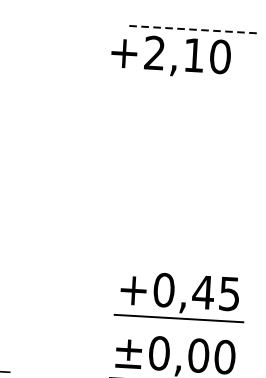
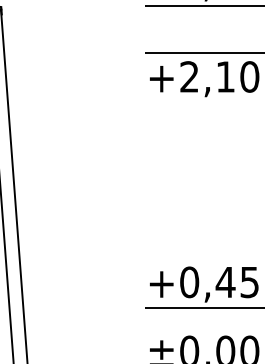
line: (194, 29) -> (204, 53), dashed -> solid
text: (170, 56) -> (204, 79), moved
part: (180, 296) -> (204, 287), moved

